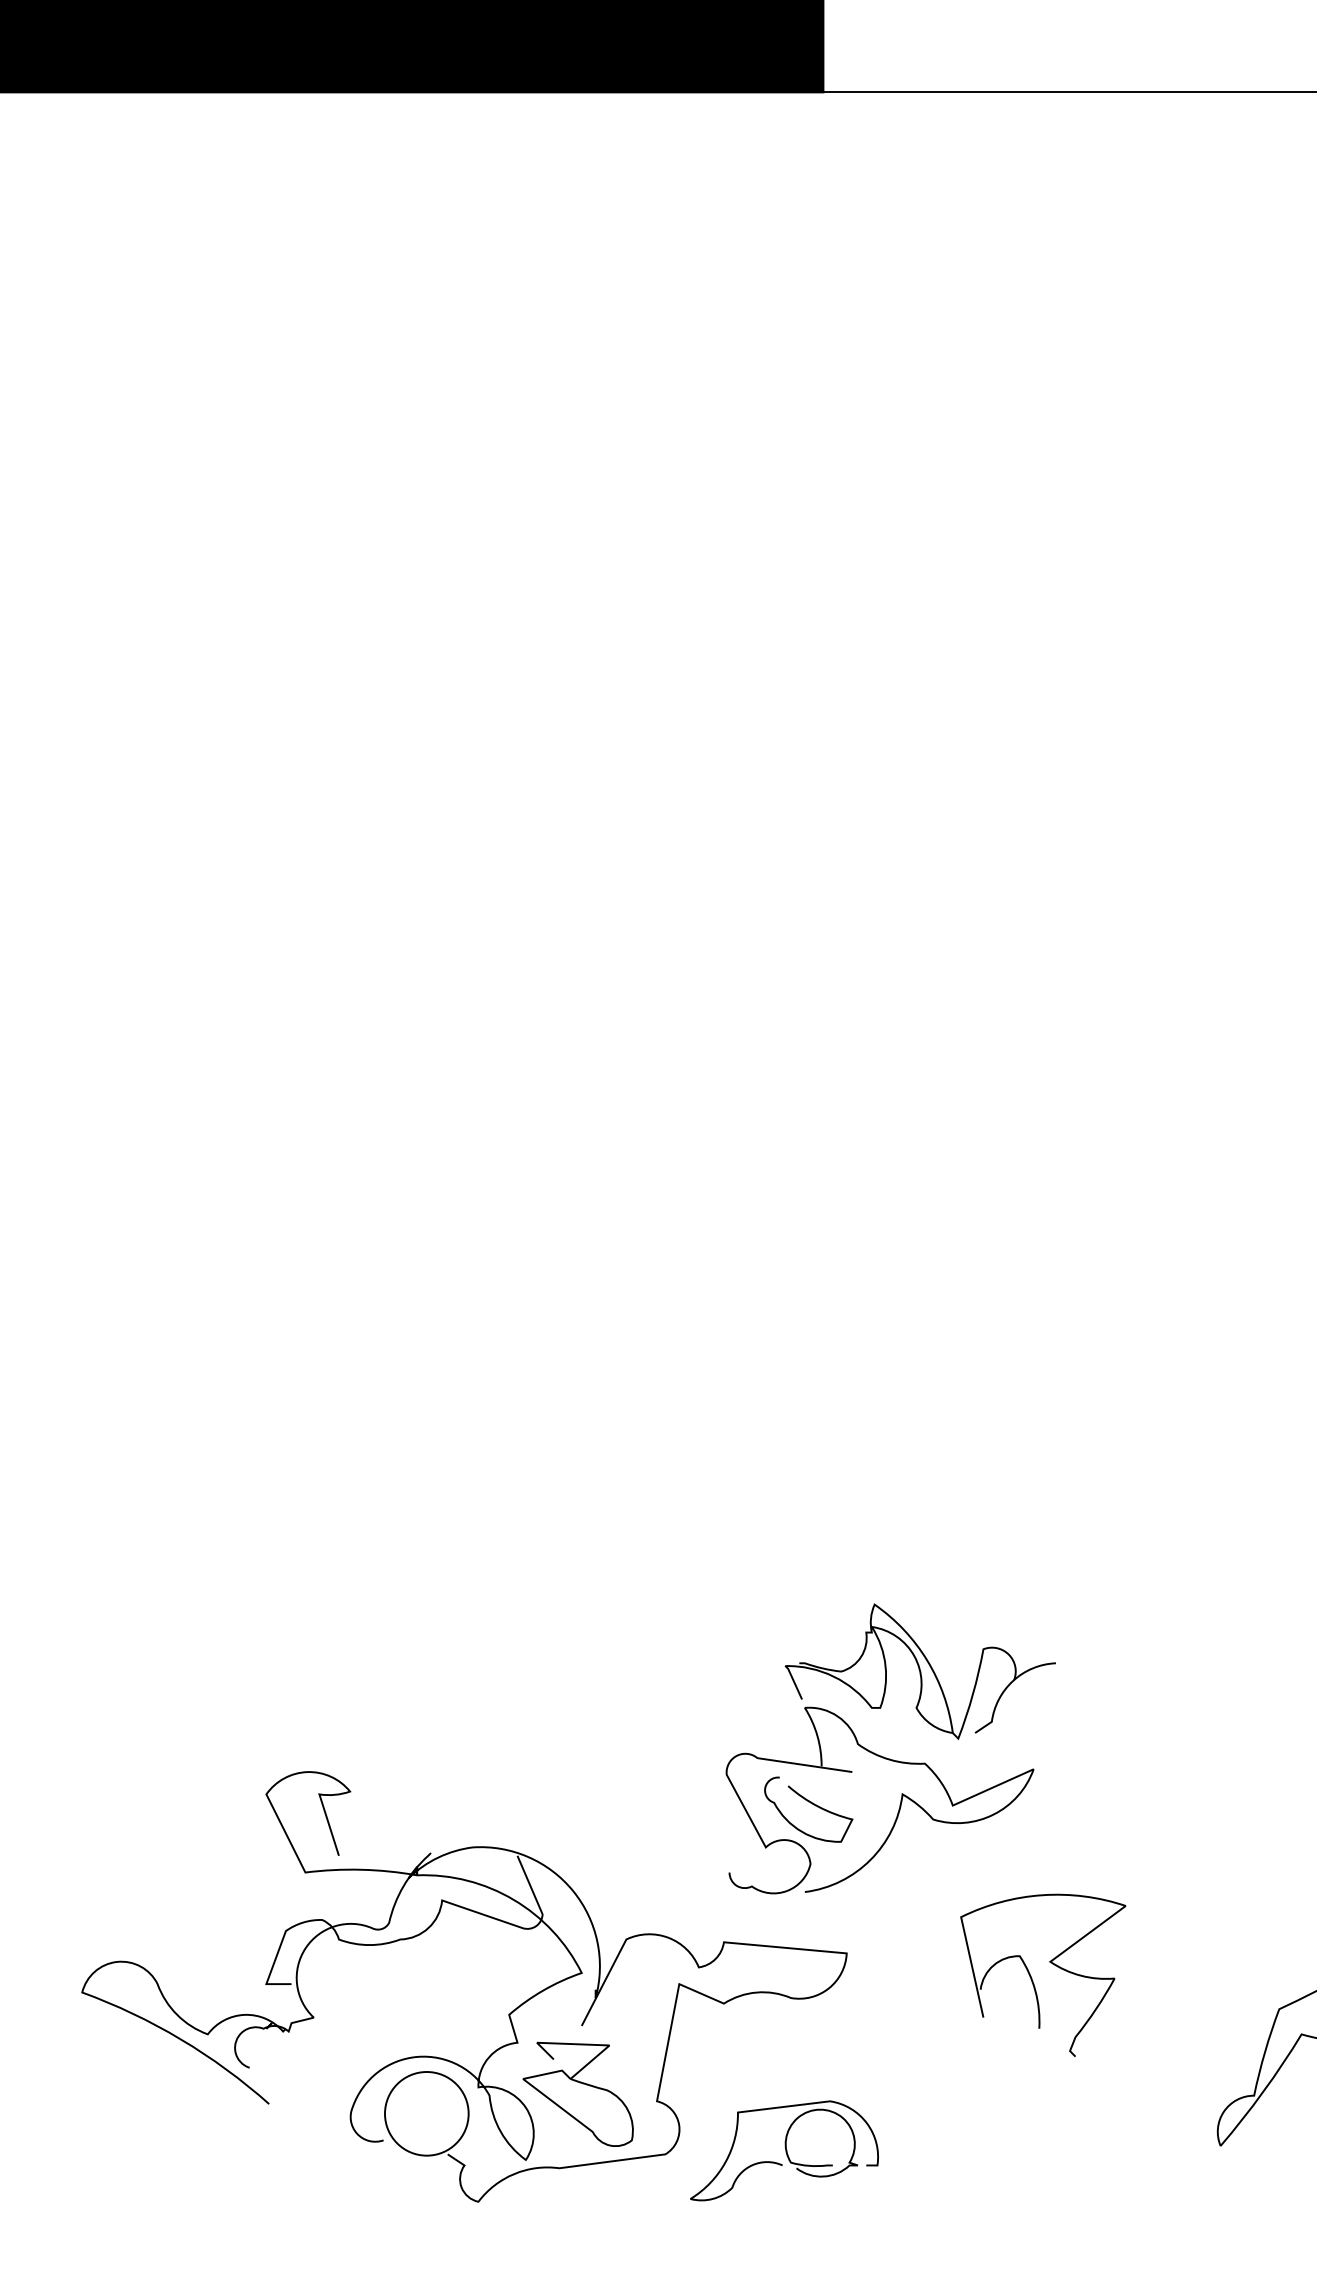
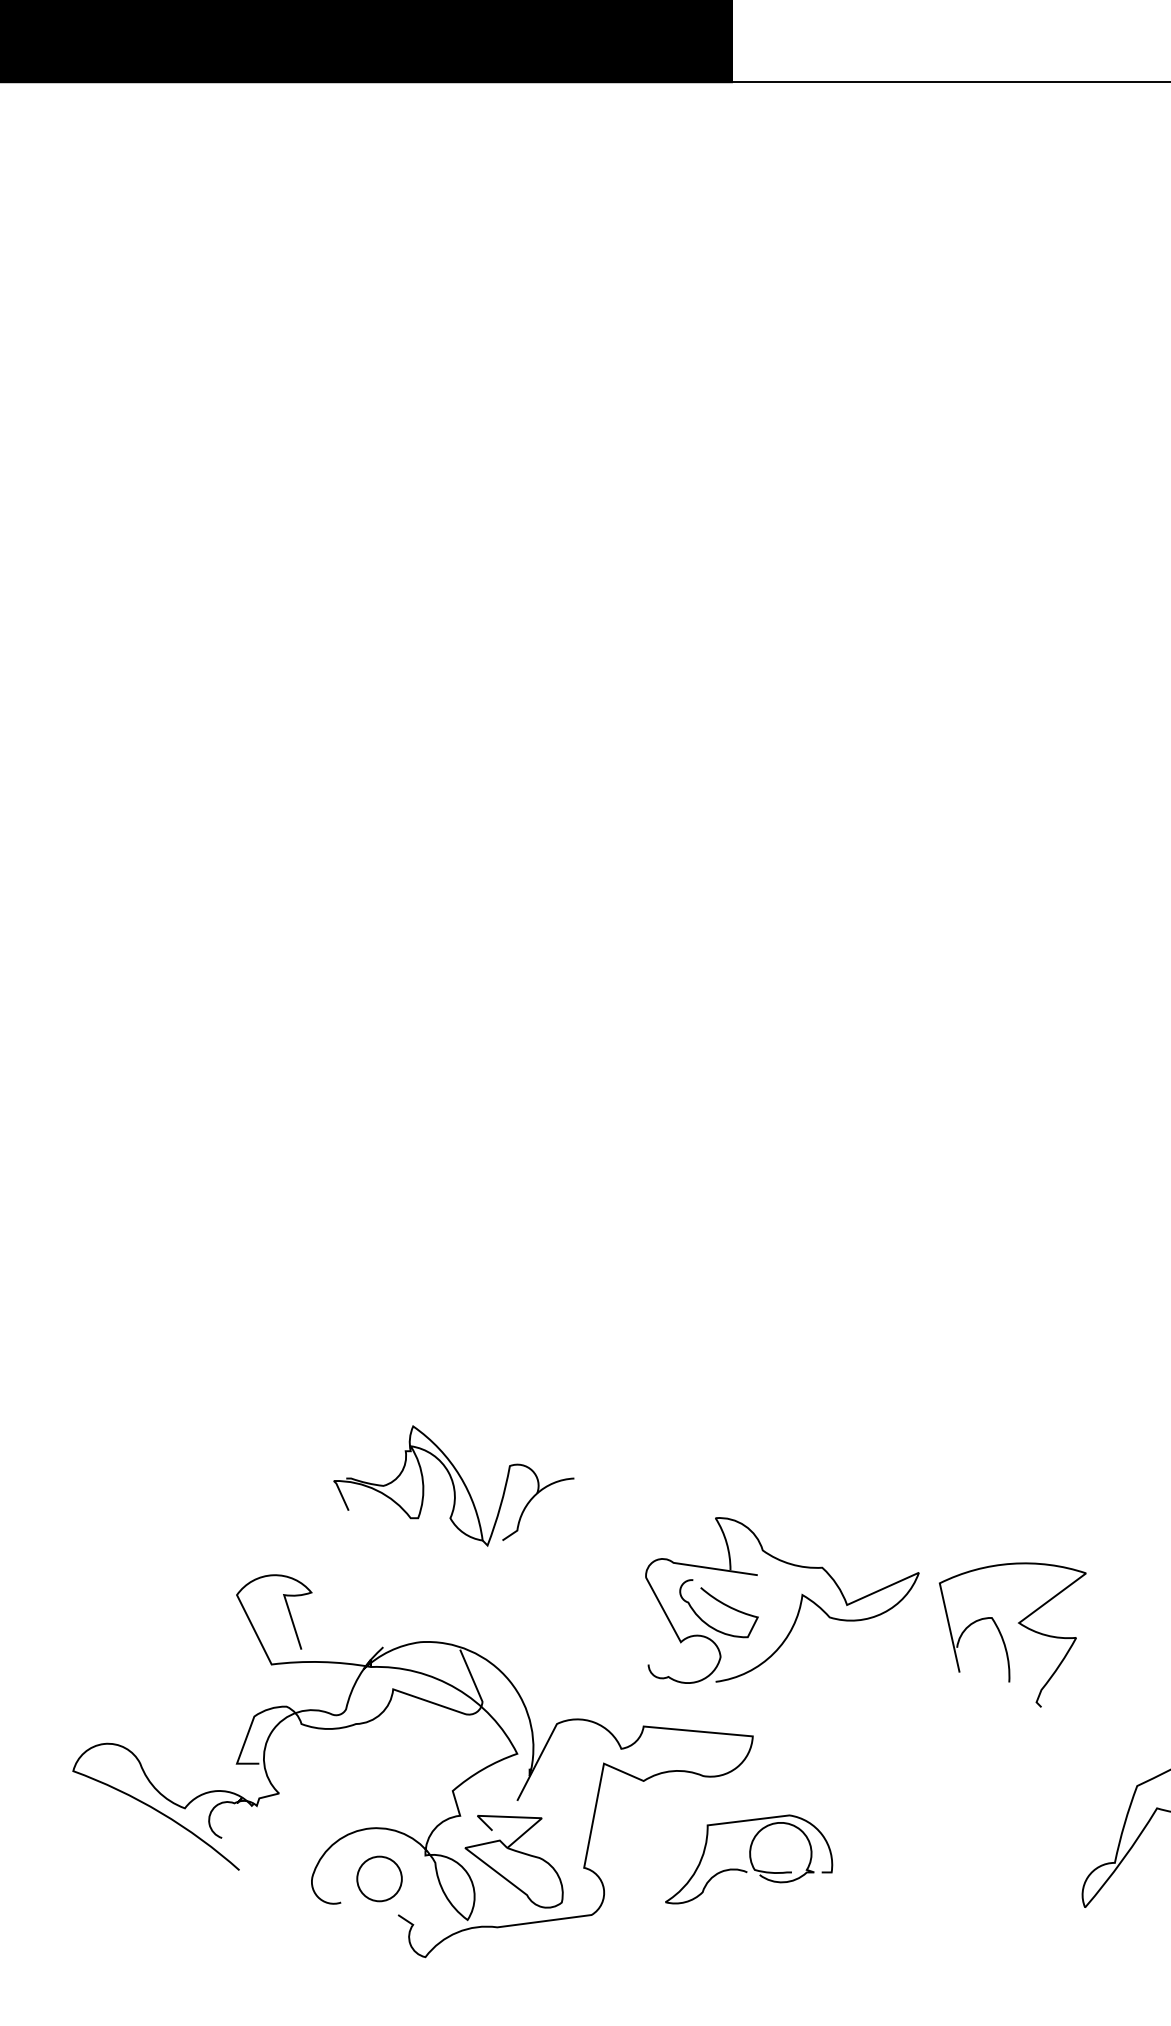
part: (919, 1671) -> (453, 1485), moved
part: (1032, 1978) -> (1003, 1637), moved
circle: (426, 2113) -> (379, 1878), size x0.6
part: (784, 2150) -> (749, 1859), moved

